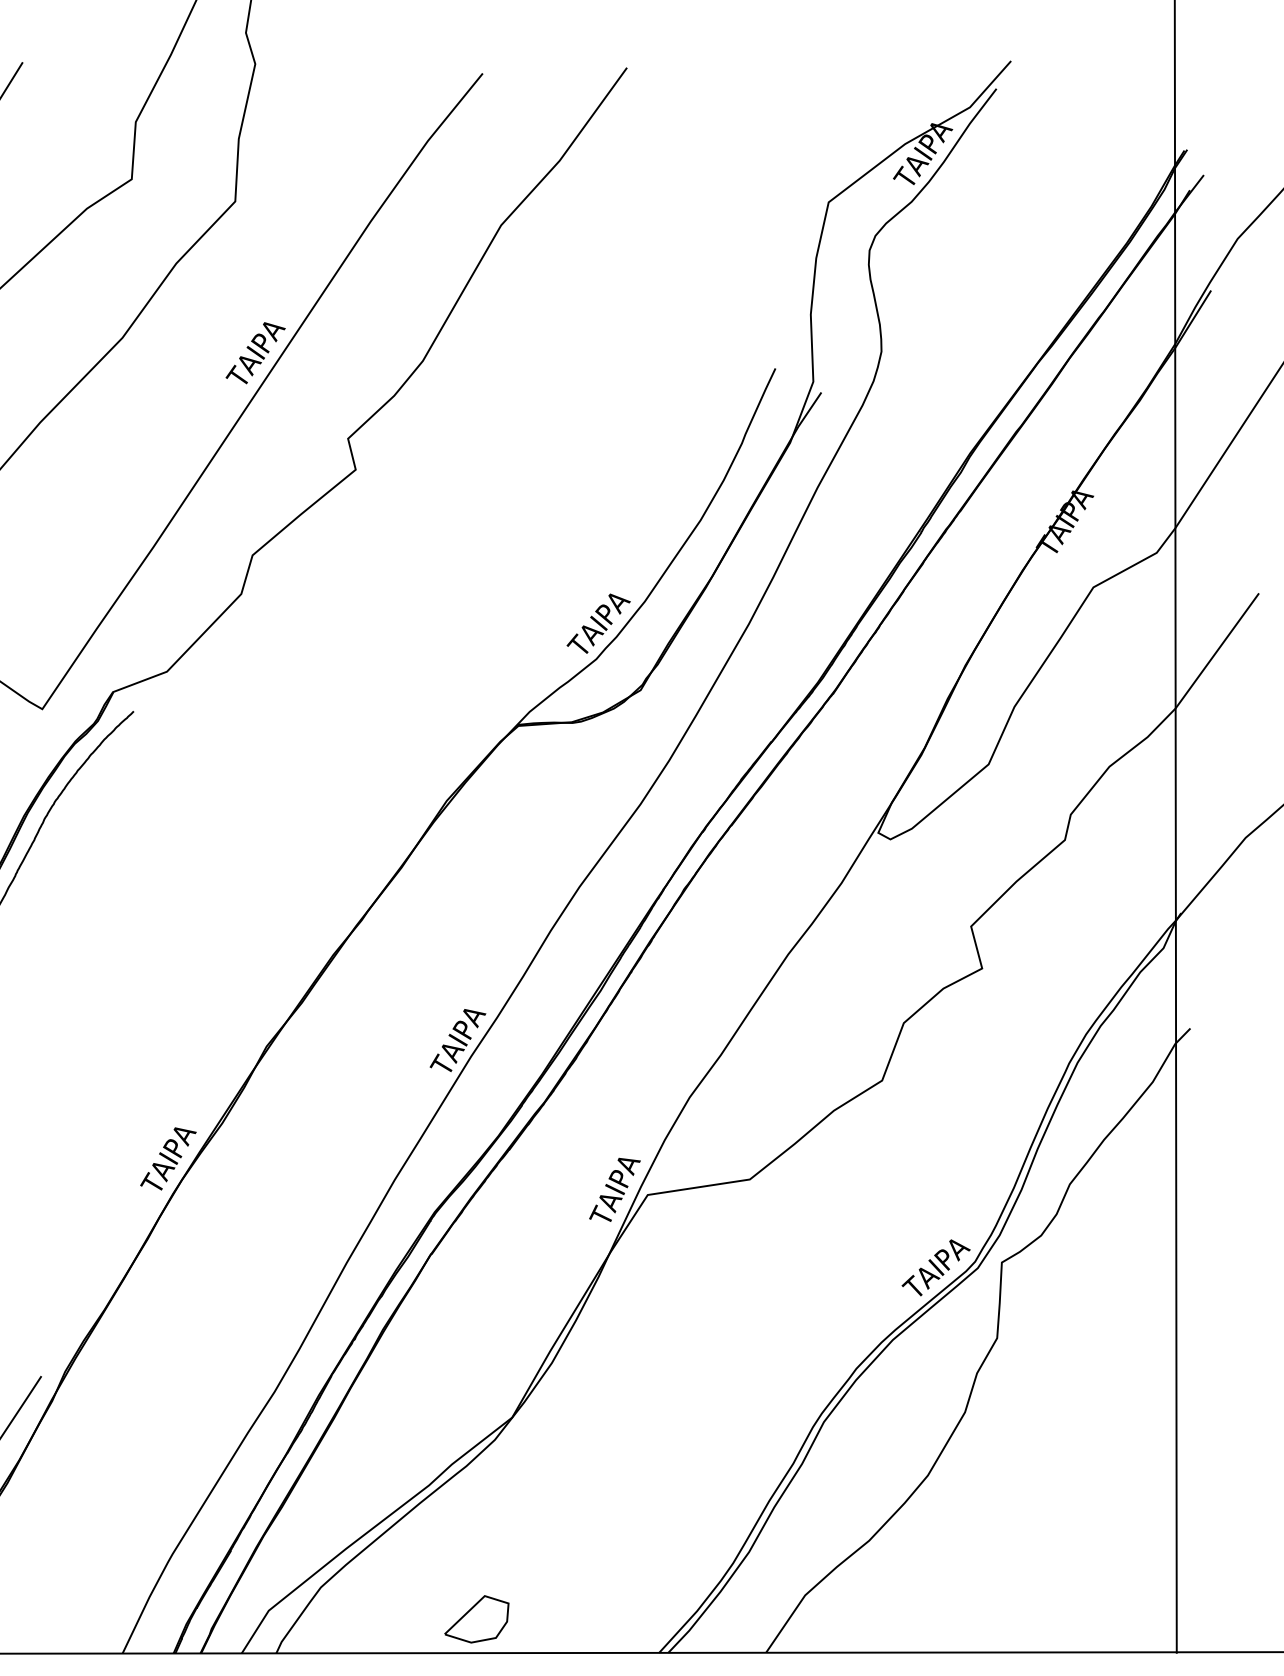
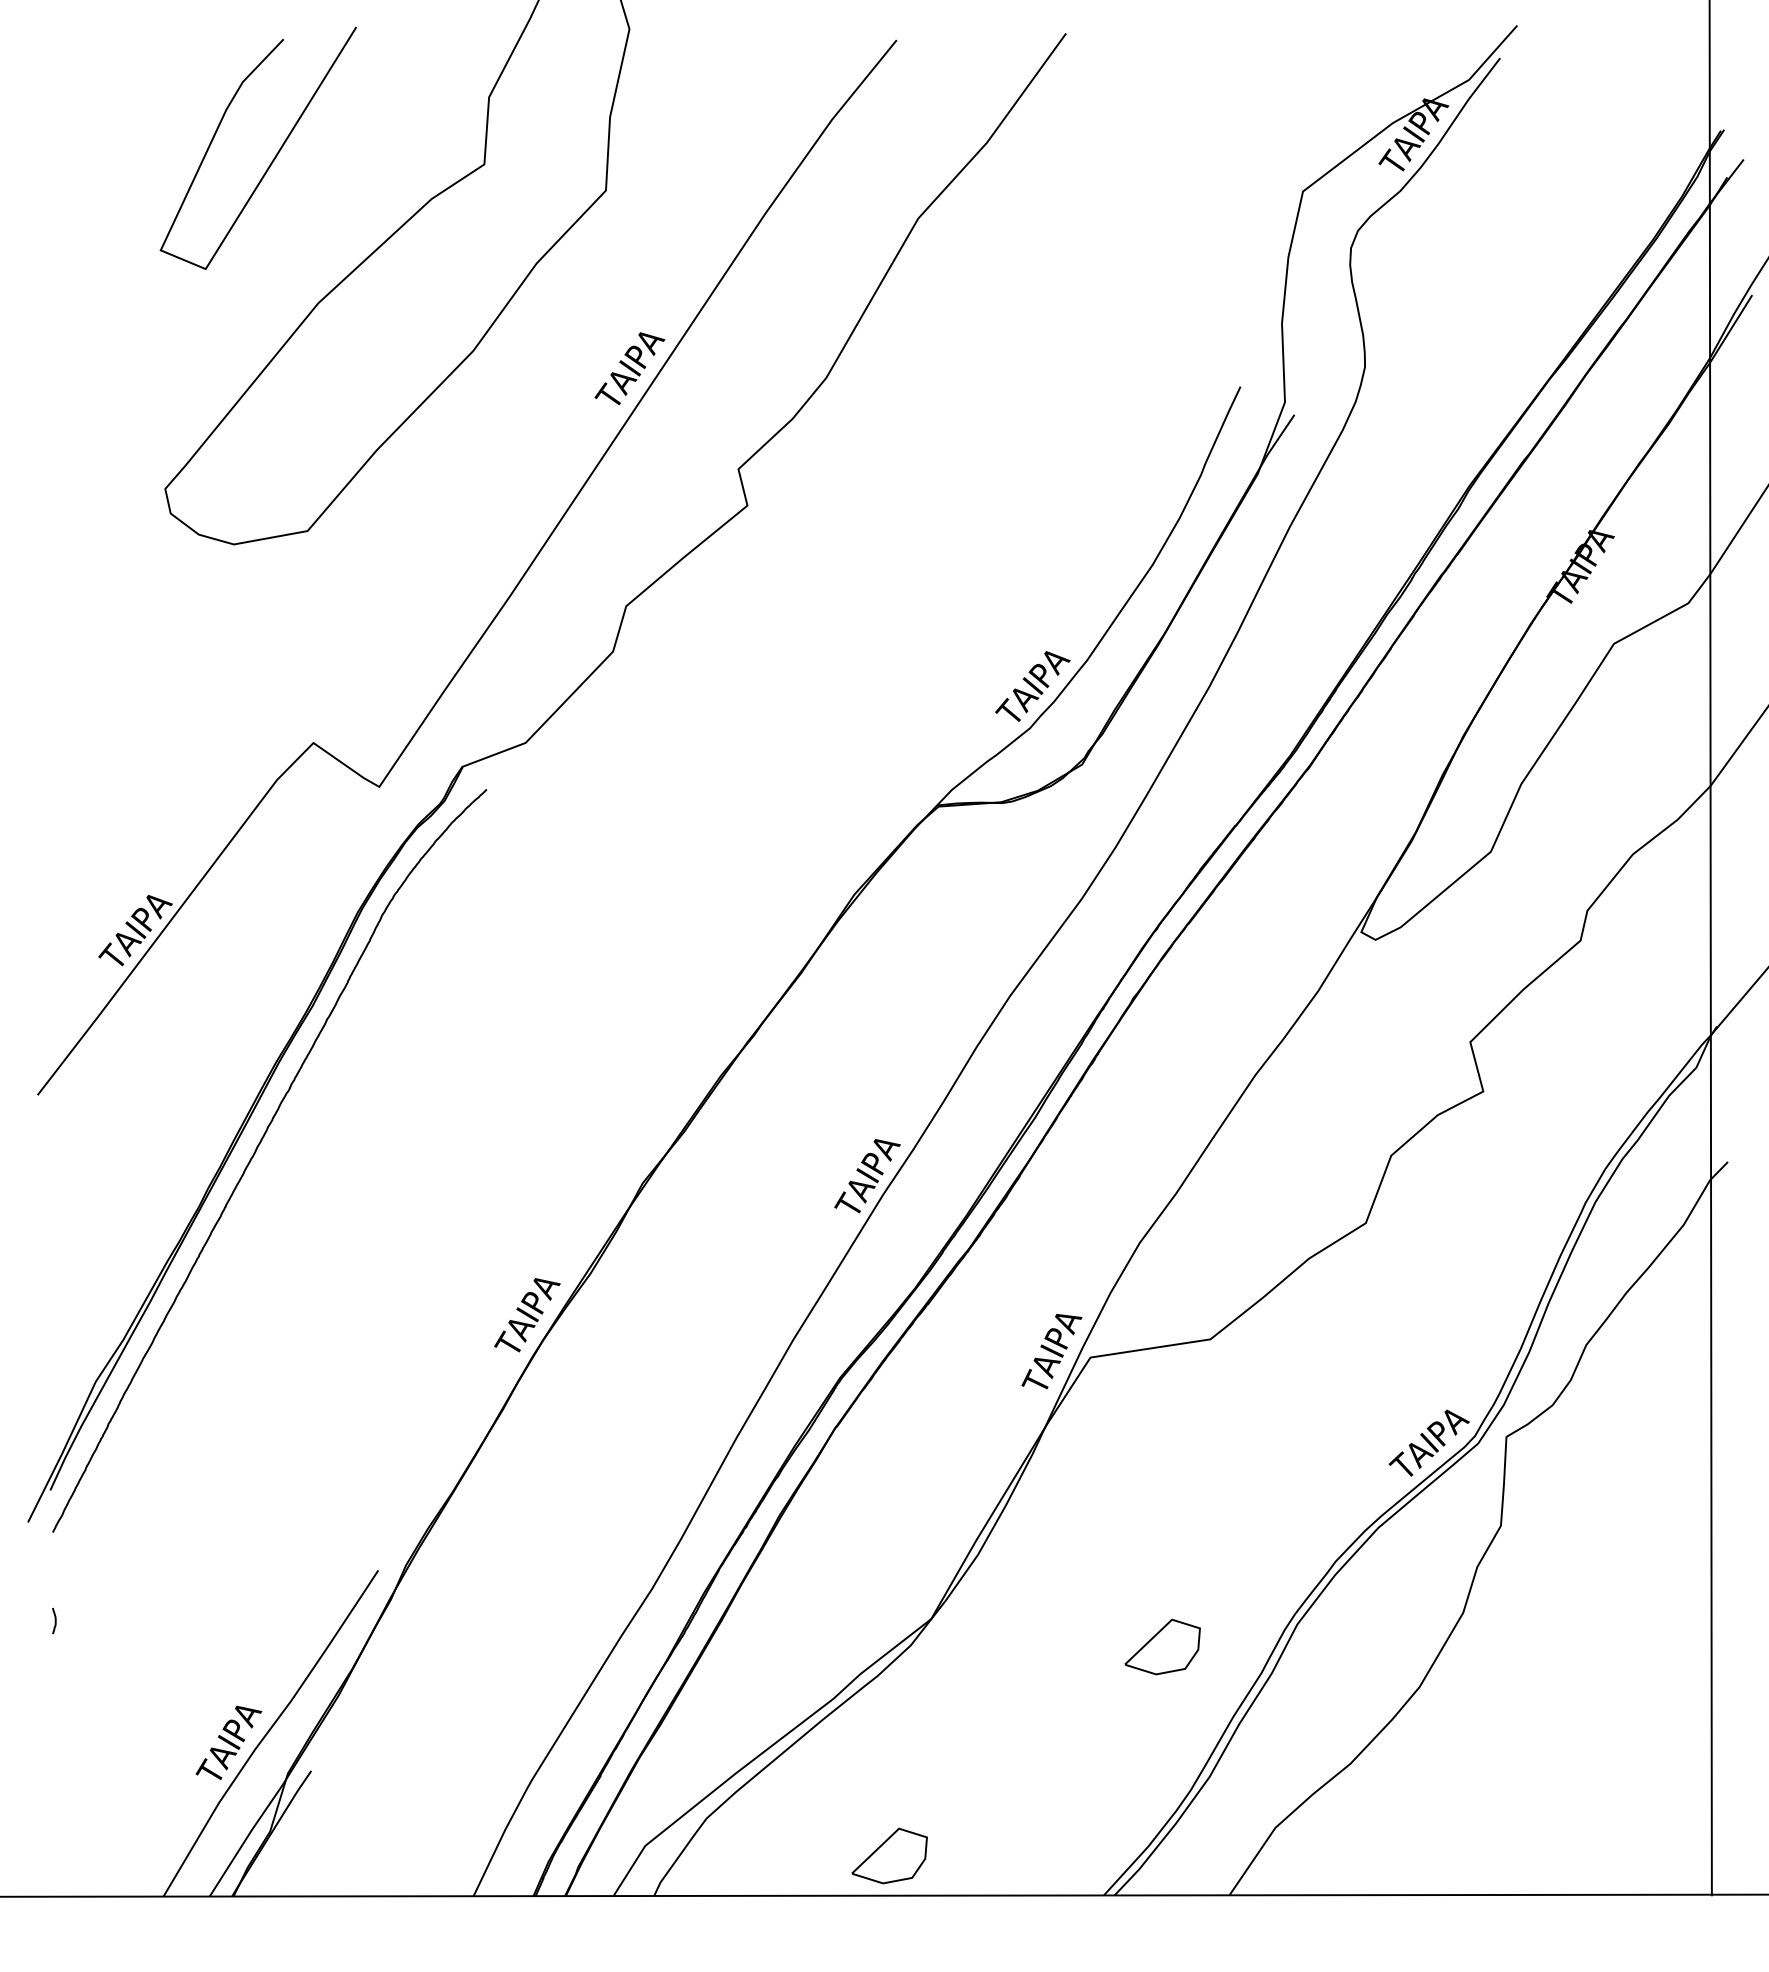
curve: (702, 1433) -> (1154, 1637), added

